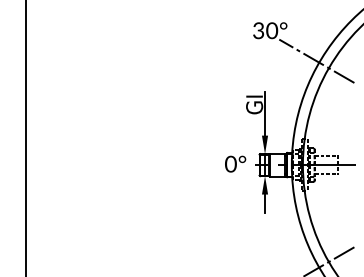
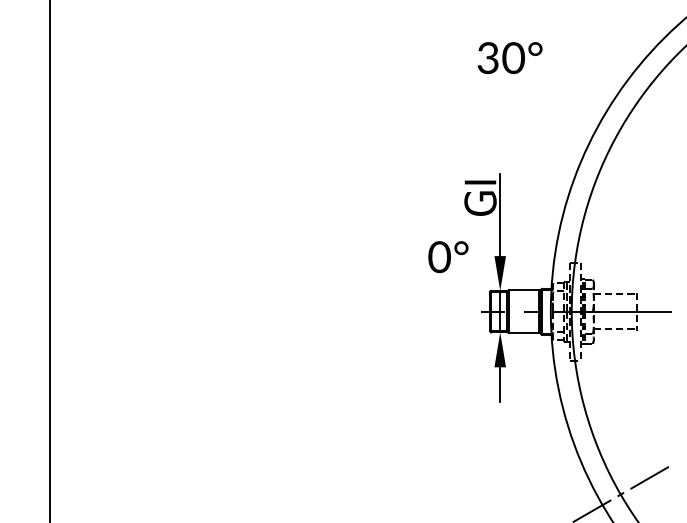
line: (316, 60) -> (597, 114), removed
text: (235, 163) -> (448, 255), moved

